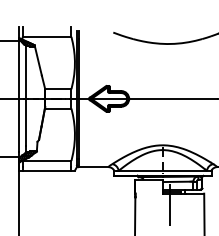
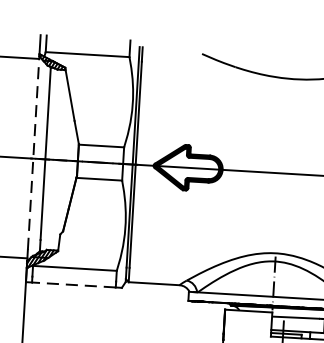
line: (19, 95) -> (33, 152), solid -> dashed
line: (46, 170) -> (72, 284), solid -> dashed

